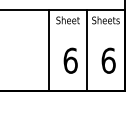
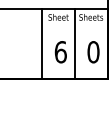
text: (108, 61) -> (93, 52), 6 -> 0

